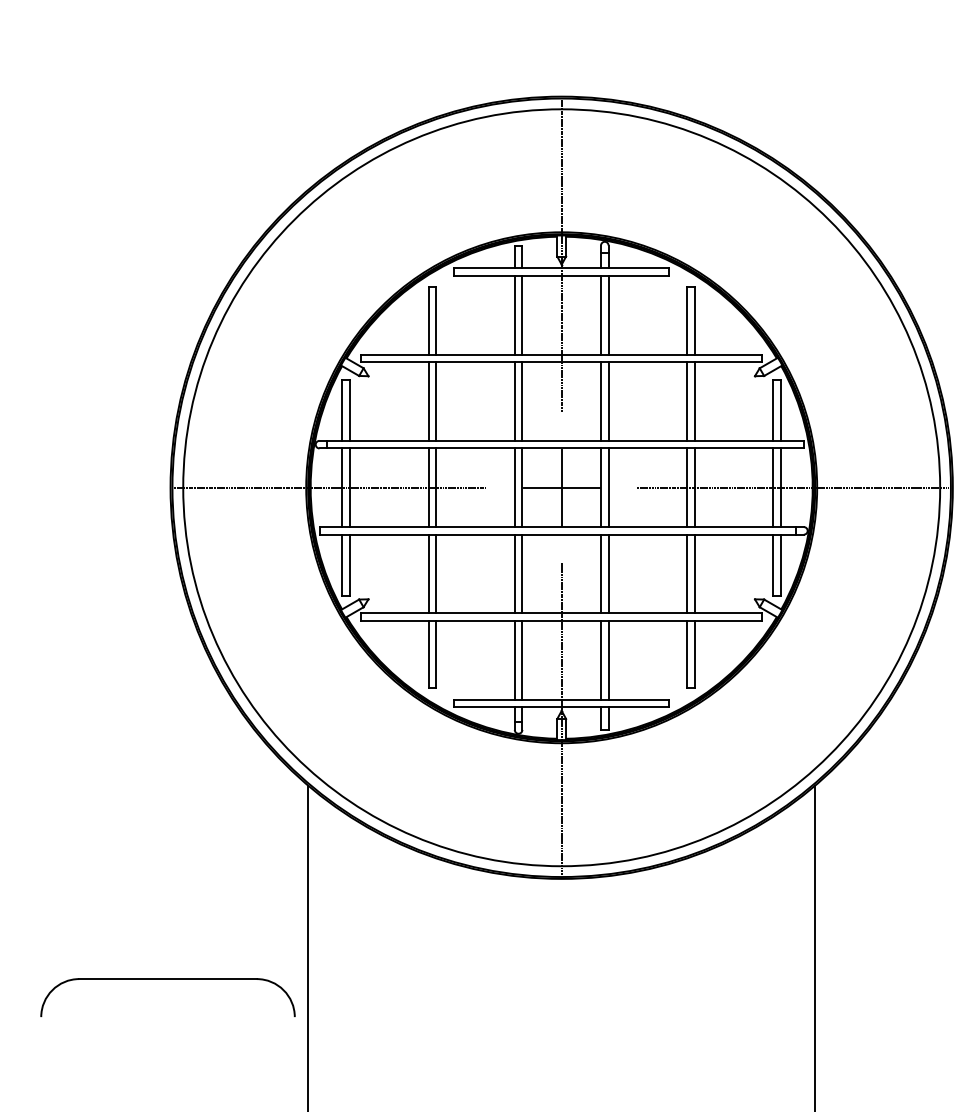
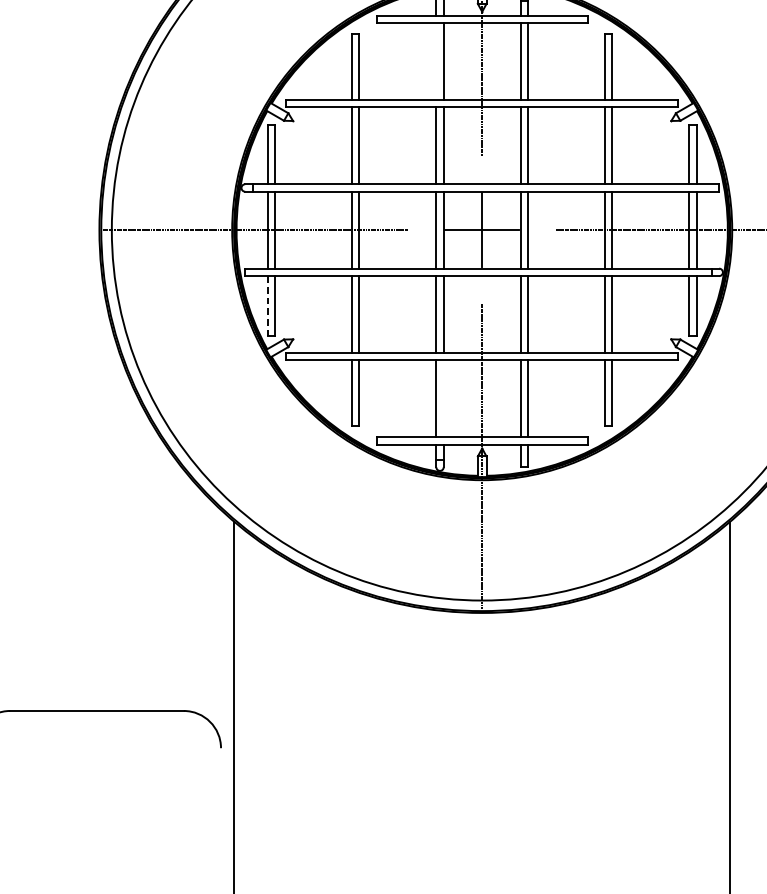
line: (514, 315) -> (436, 61), removed
line: (342, 565) -> (267, 306), solid -> dashed
line: (522, 659) -> (443, 398), removed

